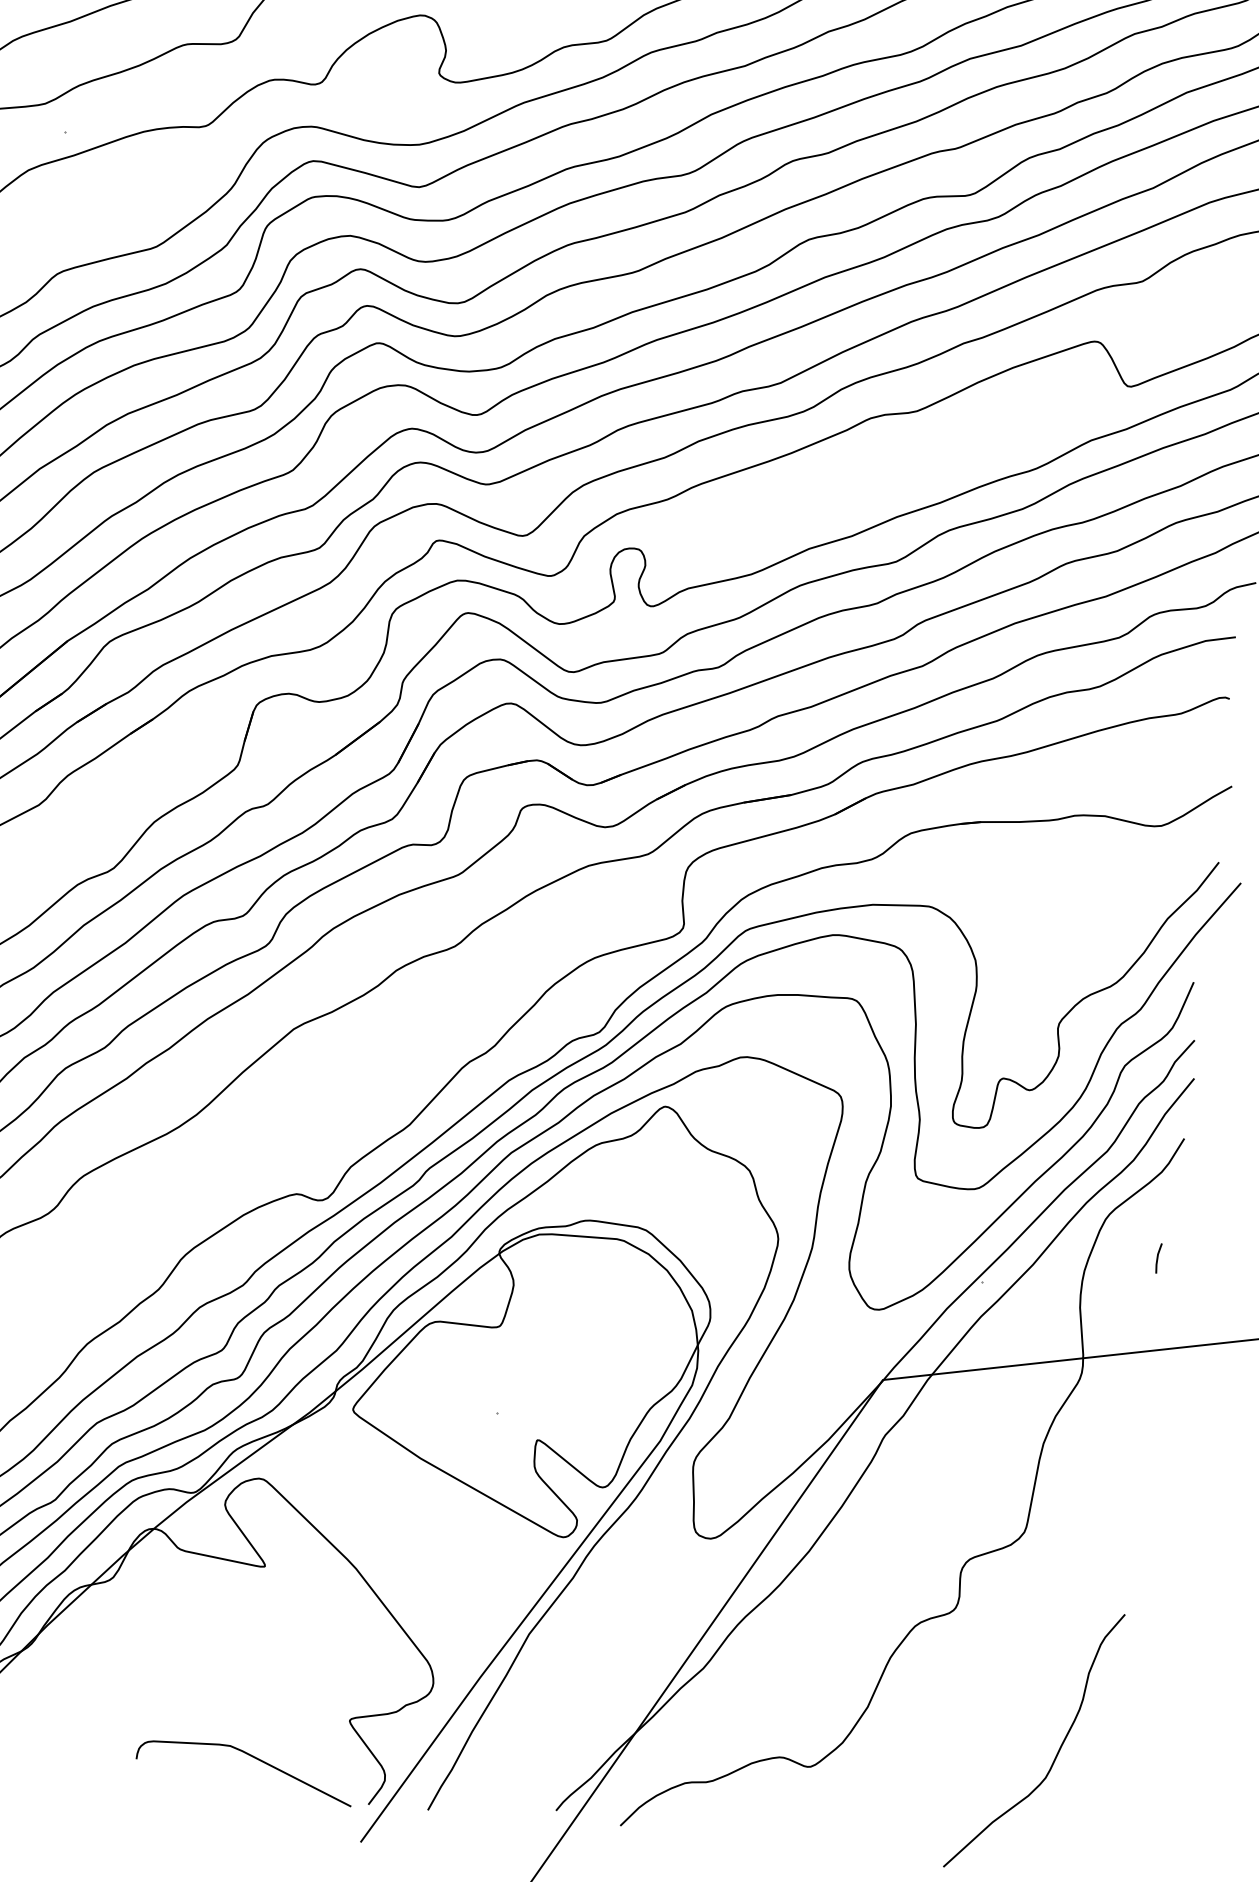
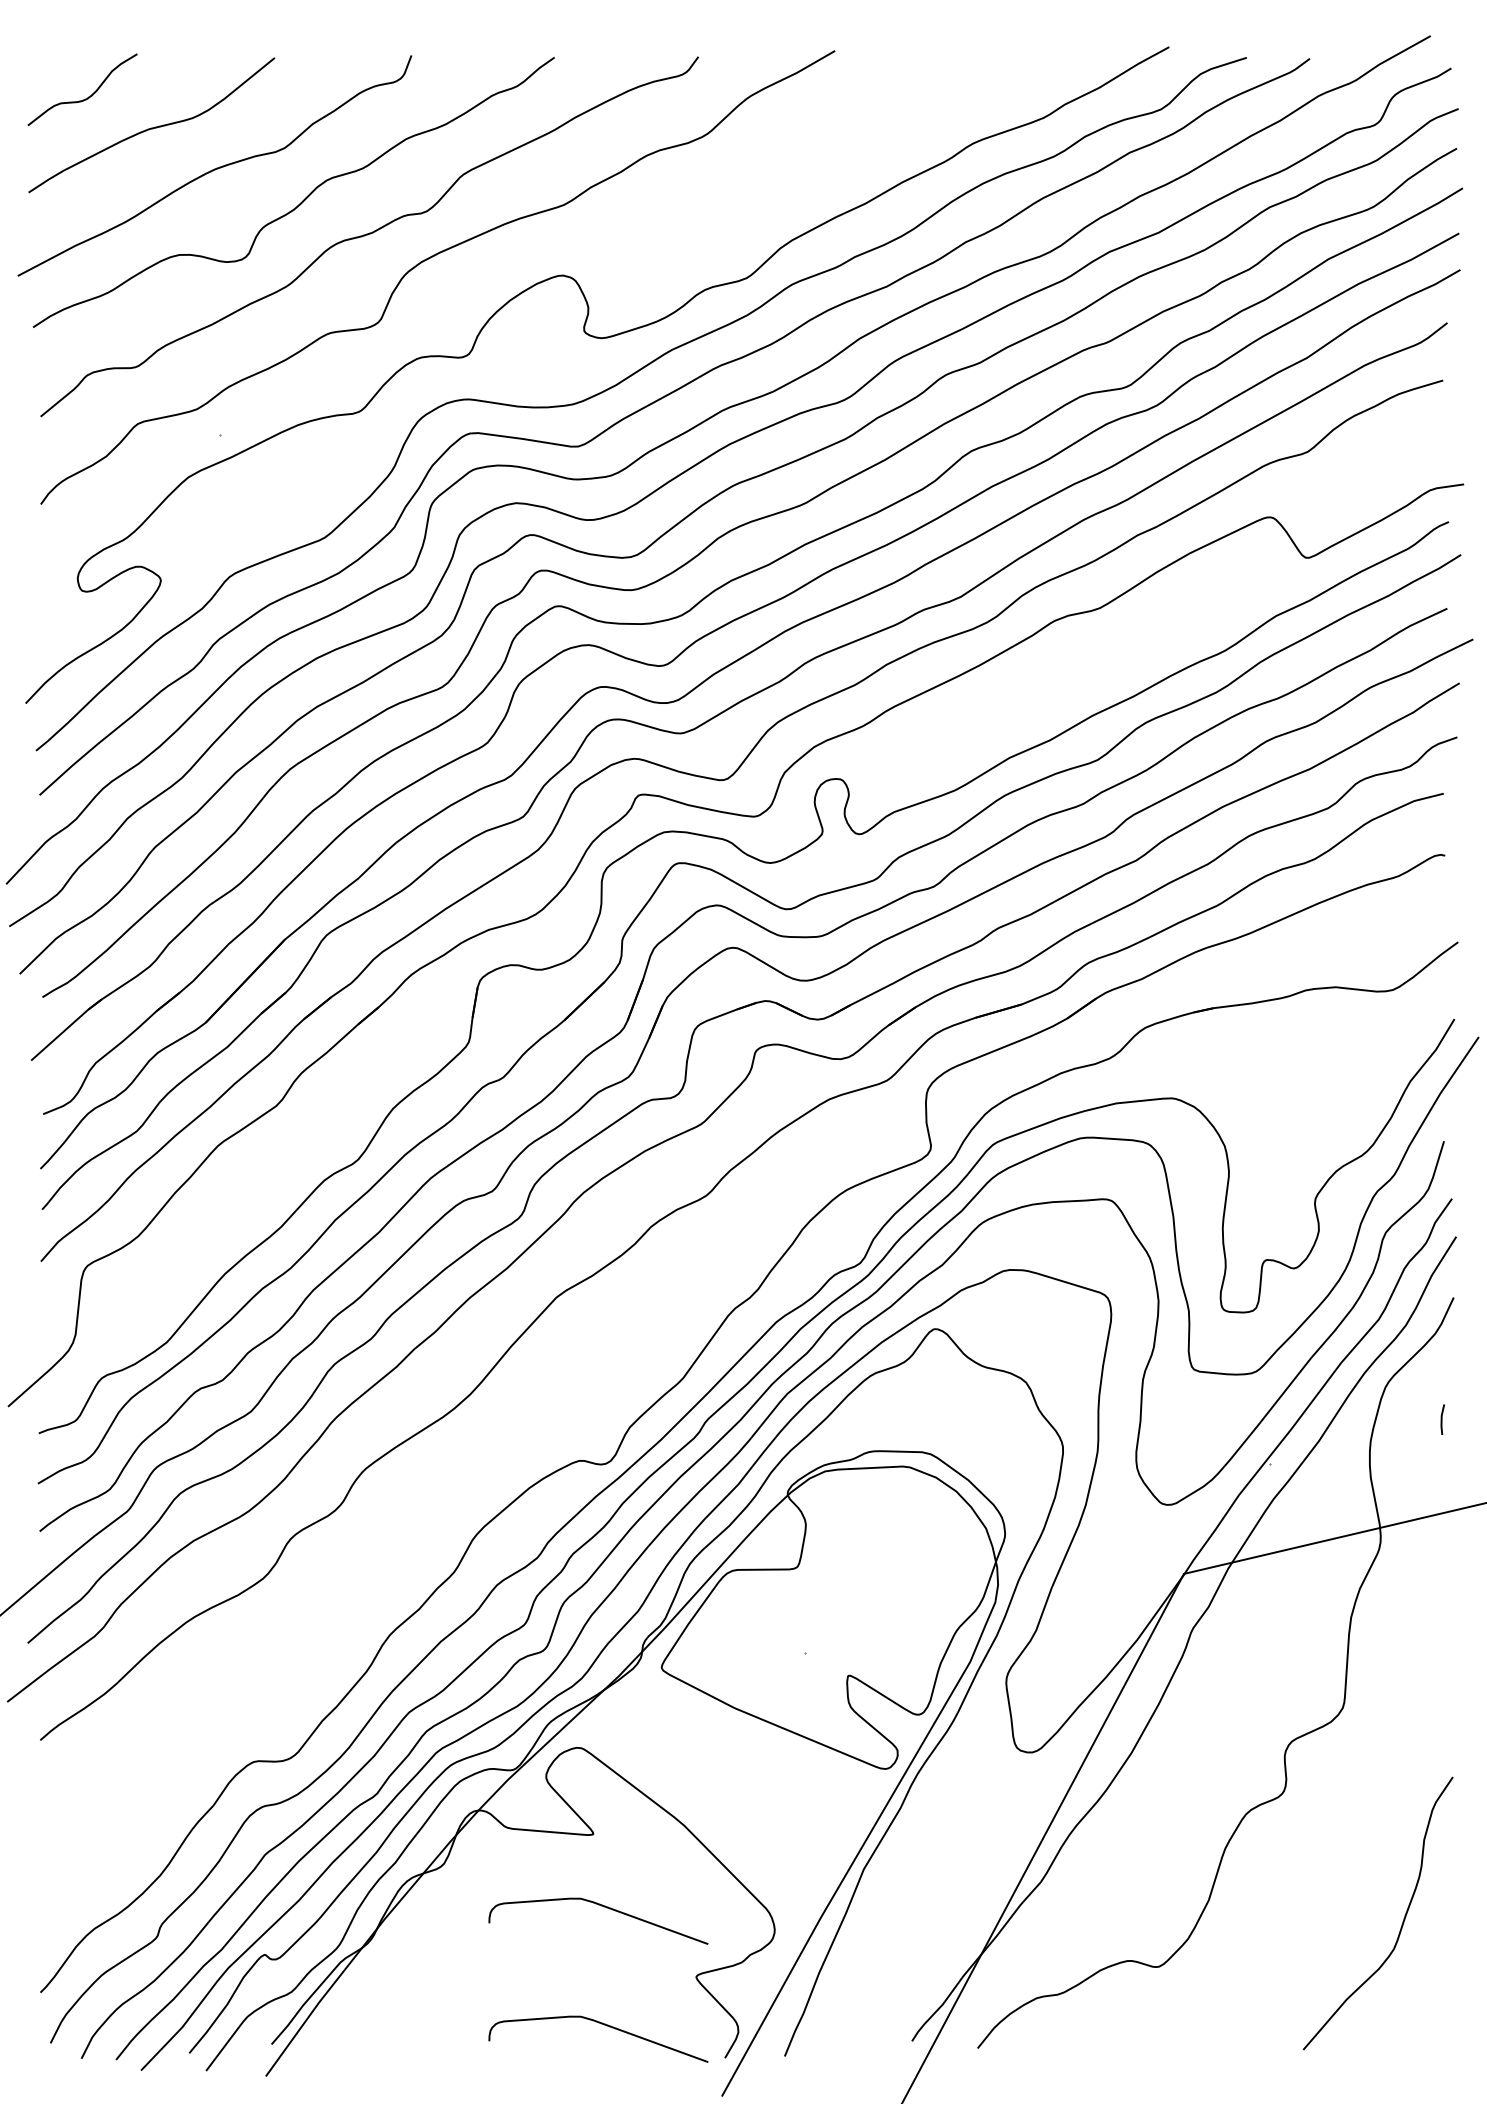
curve: (264, 1639) -> (601, 1906), added

